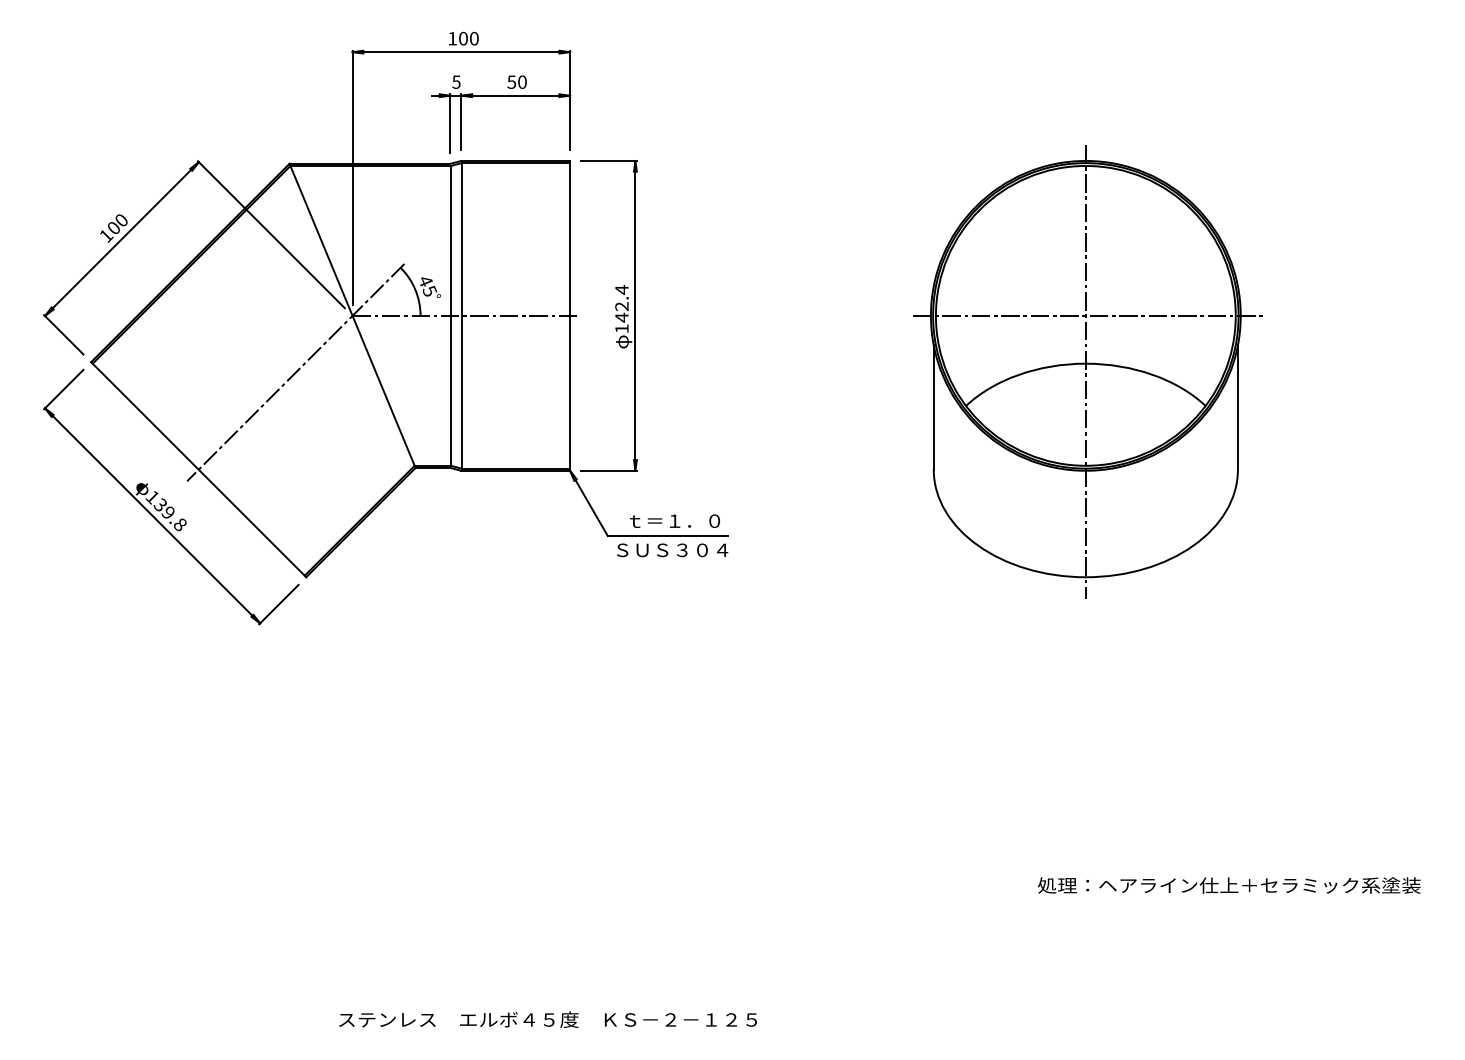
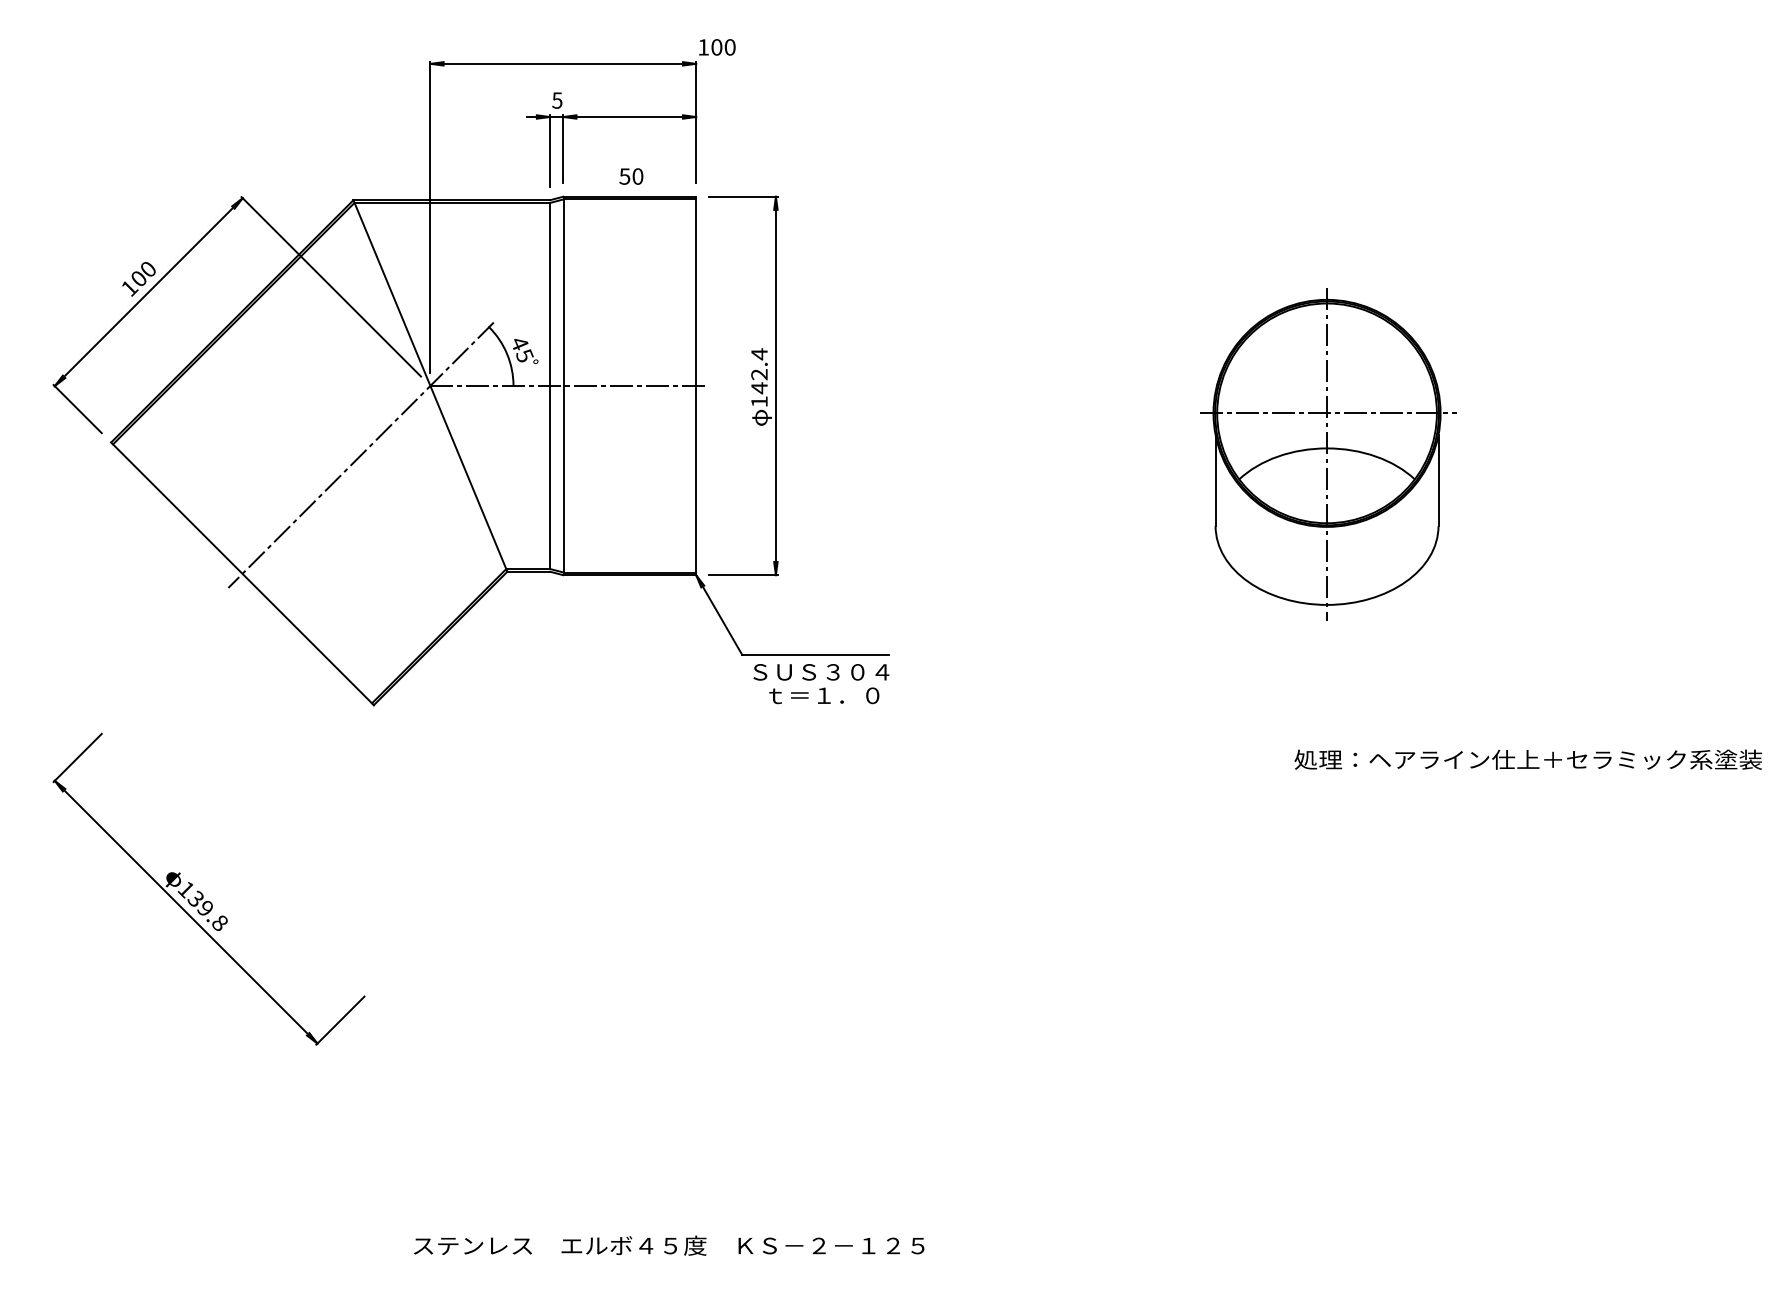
text: (463, 38) -> (717, 47), moved
text: (517, 82) -> (631, 176), moved
part: (1087, 371) -> (1328, 454), size x0.6
part: (165, 500) -> (202, 893), moved
text: (675, 520) -> (824, 695), moved
text: (1228, 885) -> (1527, 759), moved

